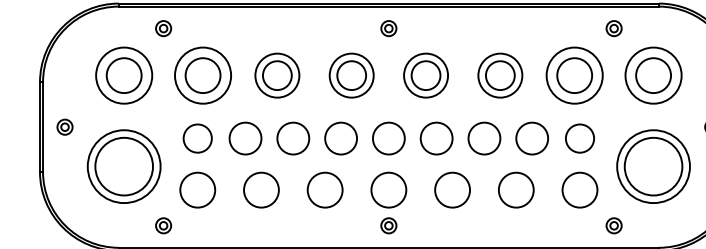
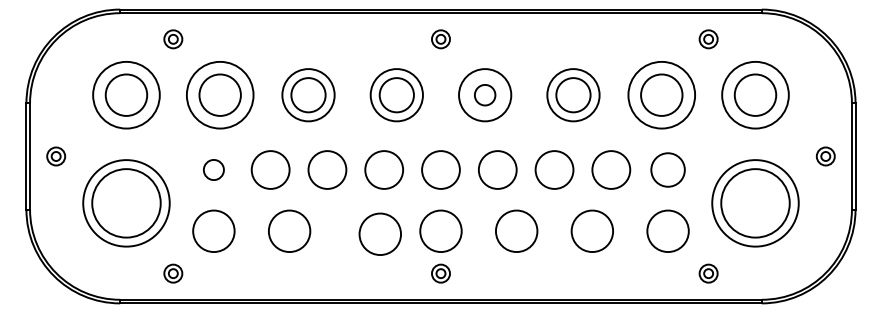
circle: (426, 75) -> (485, 95), size x0.6
circle: (197, 138) -> (213, 169), size x0.6
circle: (324, 189) -> (379, 233), moved

